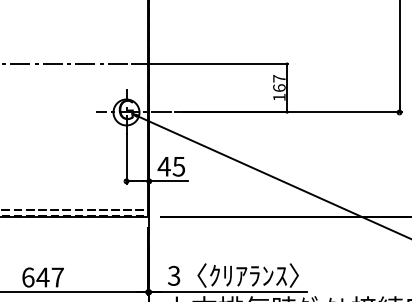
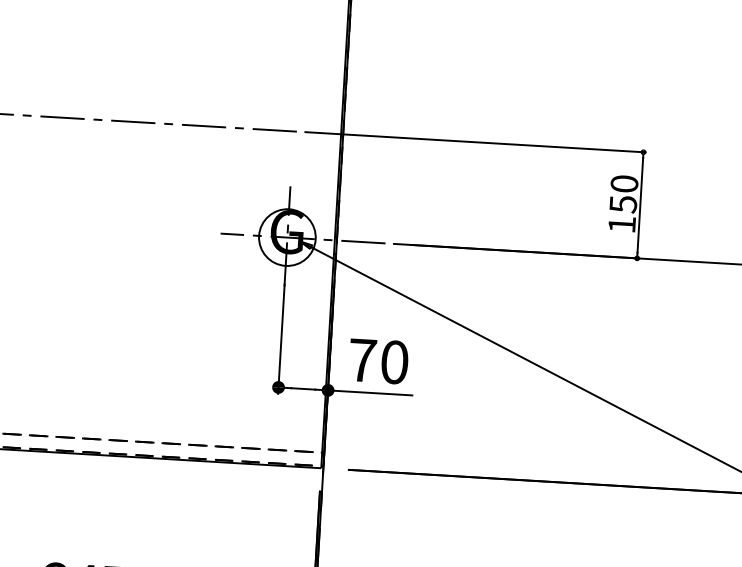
text: (279, 82) -> (624, 192), 167 -> 150
text: (171, 166) -> (378, 360), 45 -> 70

